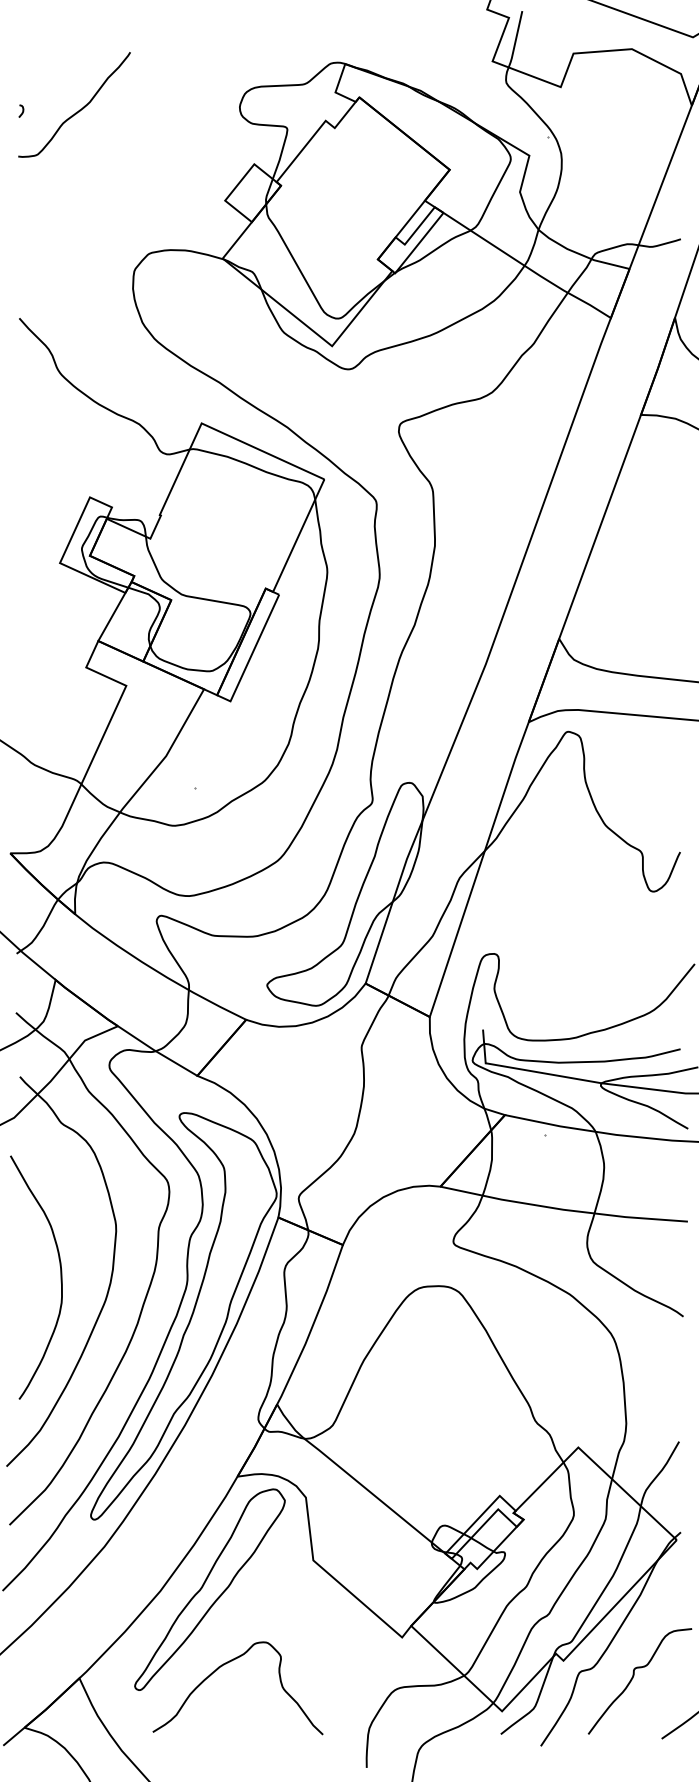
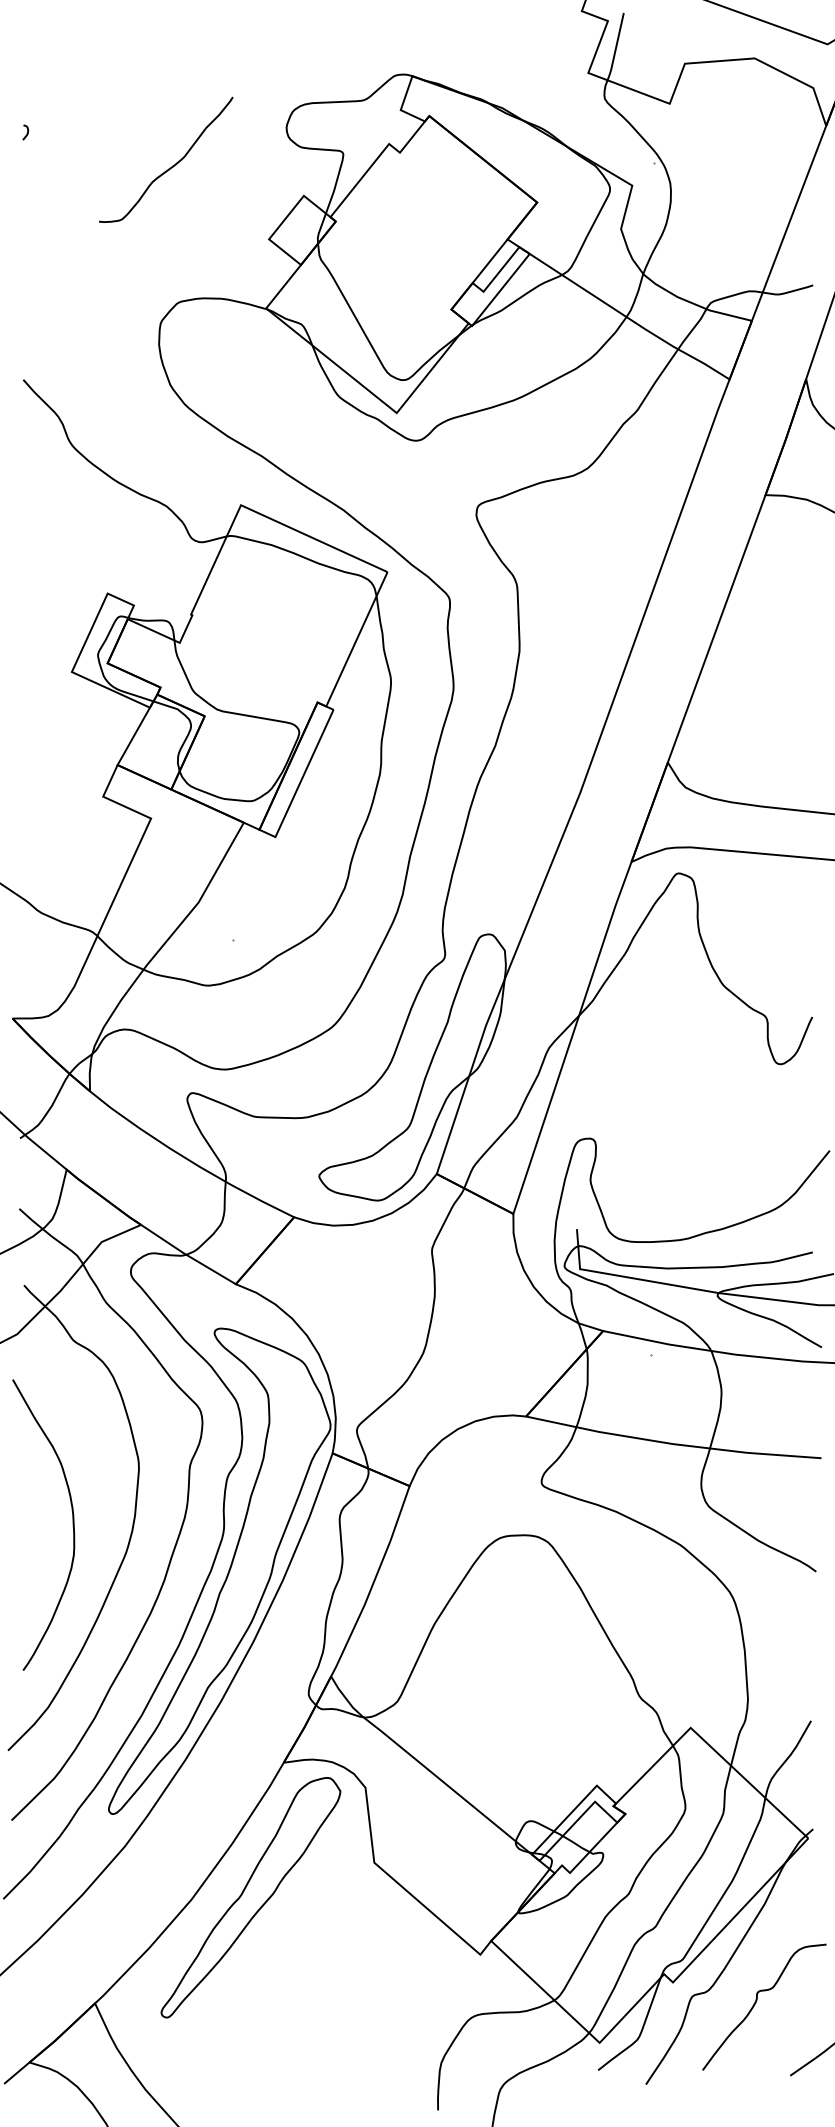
curve: (79, 109) -> (172, 165), moved
curve: (226, 1664) -> (270, 1986), removed

